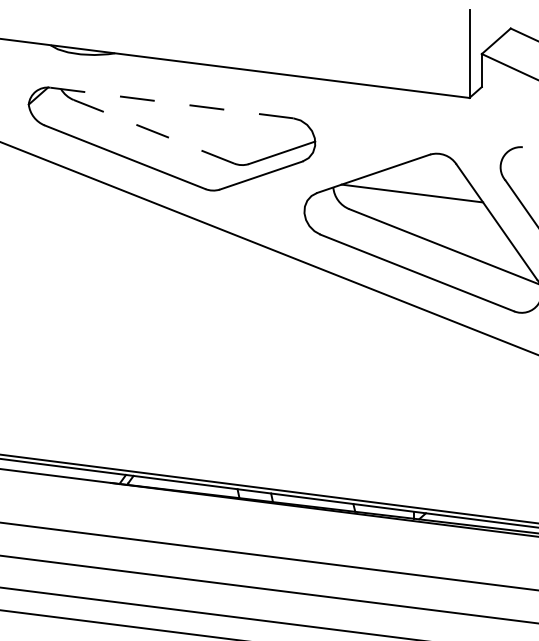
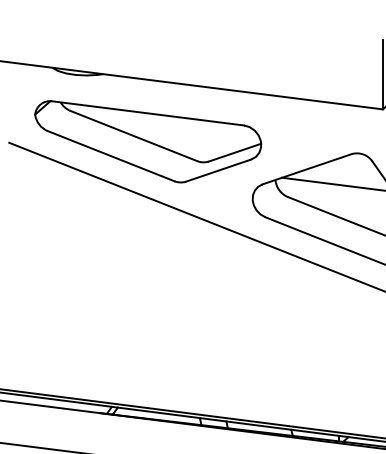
line: (172, 103) -> (148, 113), dashed -> solid
line: (153, 131) -> (133, 135), dashed -> solid

